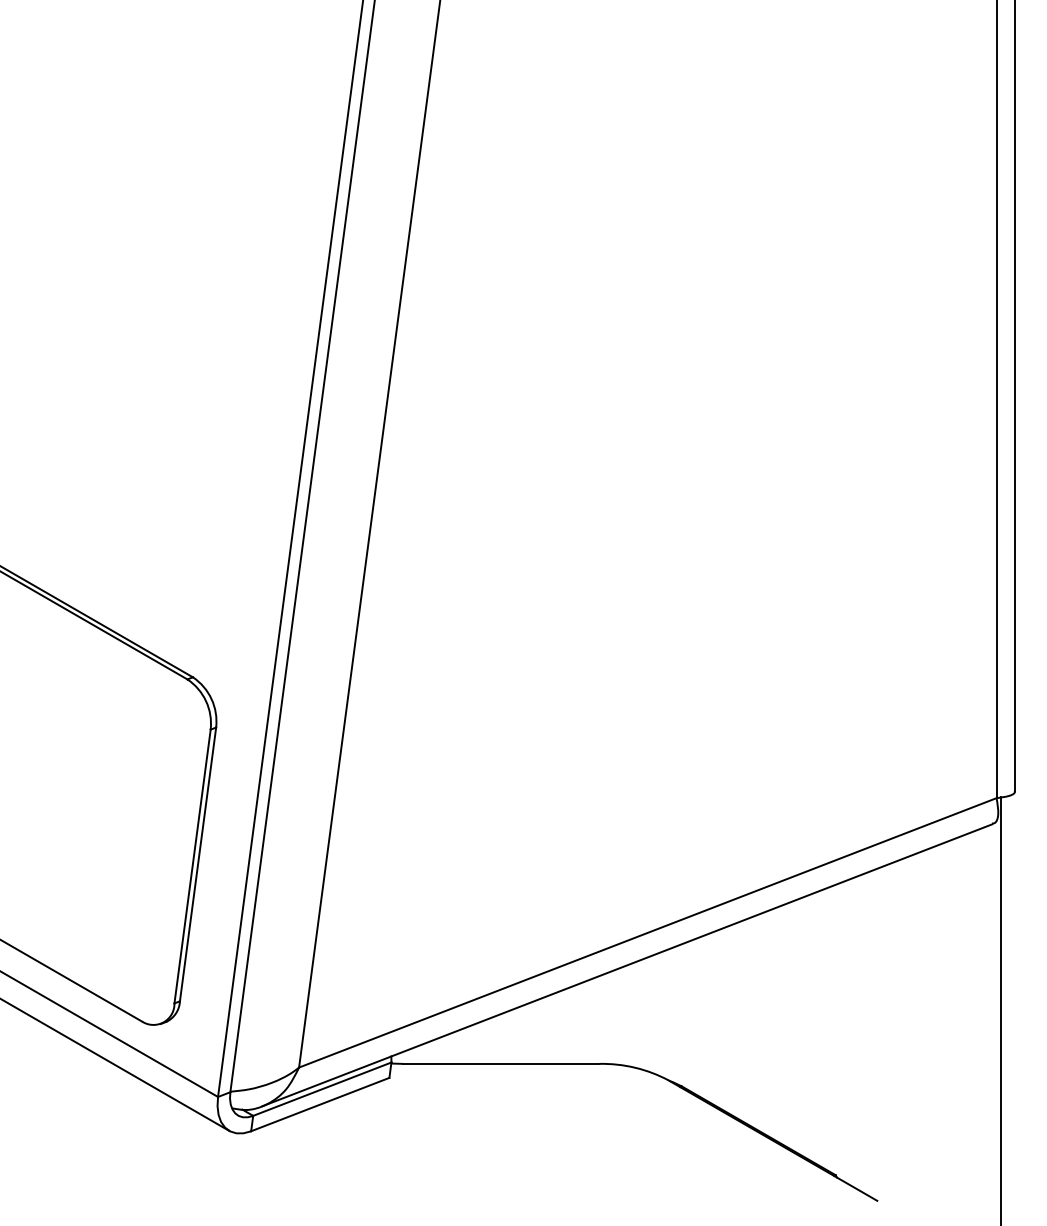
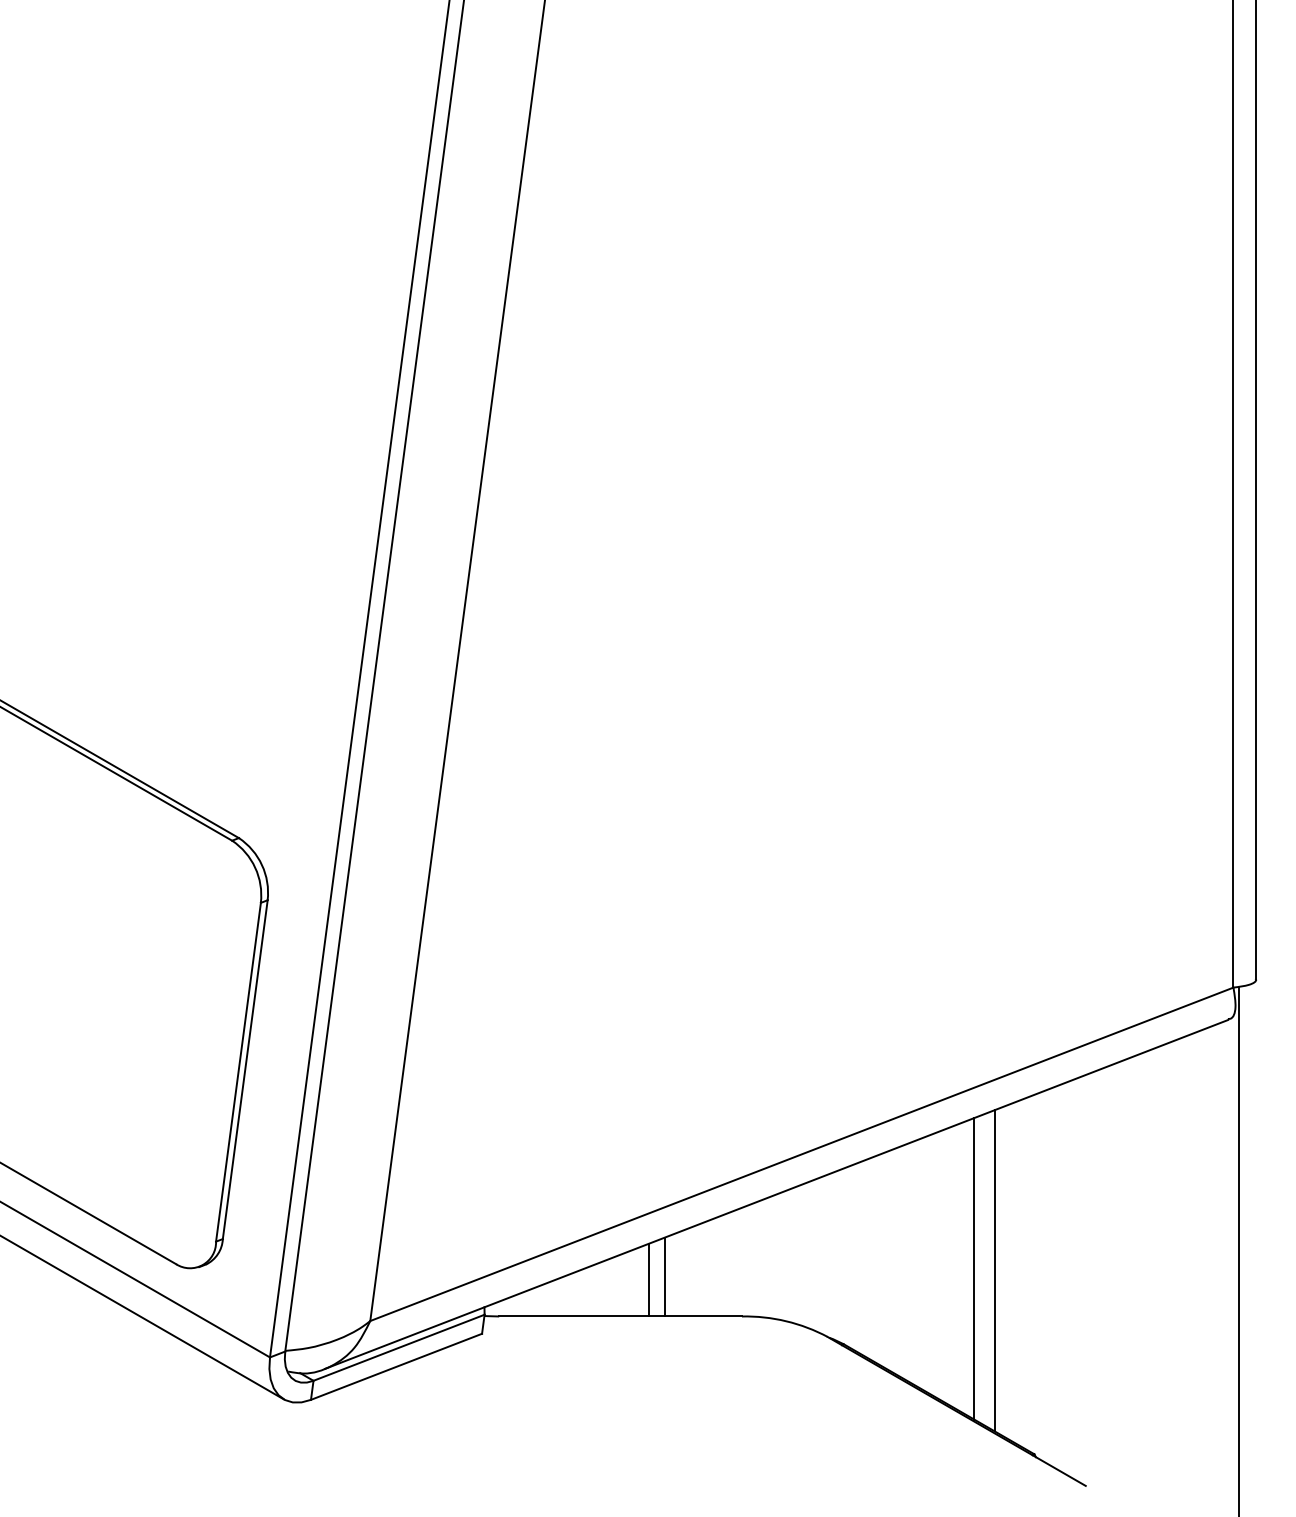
line: (787, 1025) -> (974, 1268), added
line: (803, 1026) -> (994, 1270), added
line: (537, 1031) -> (665, 1276), added
line: (524, 1034) -> (649, 1280), added

